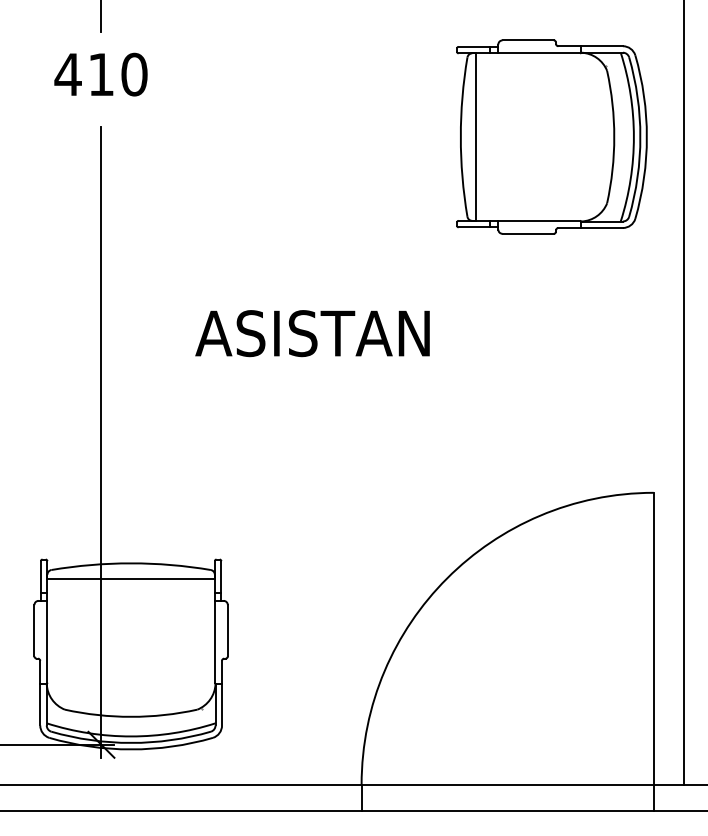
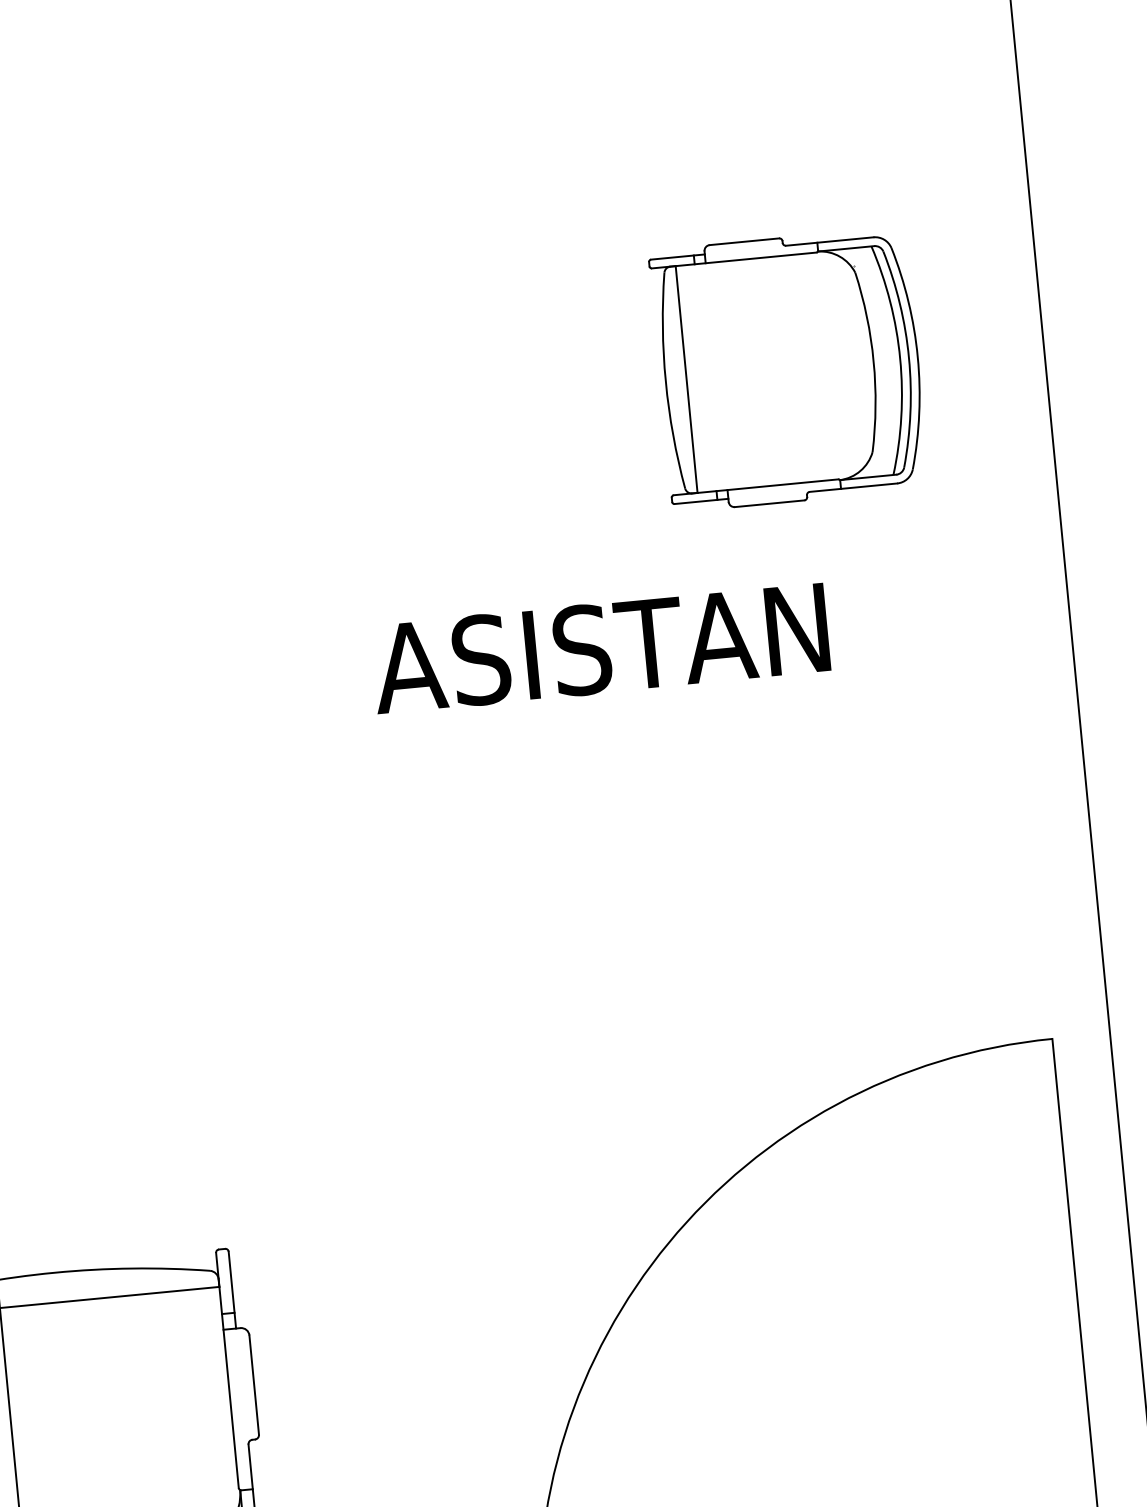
part: (551, 136) -> (788, 368), size x0.7
text: (312, 333) -> (600, 648), moved

